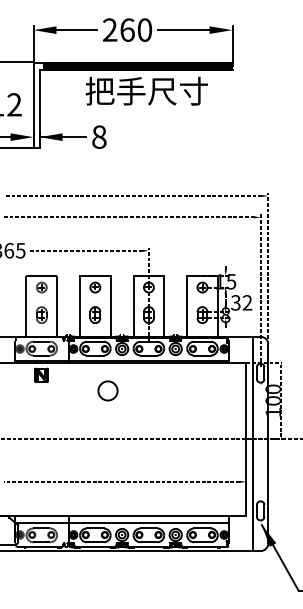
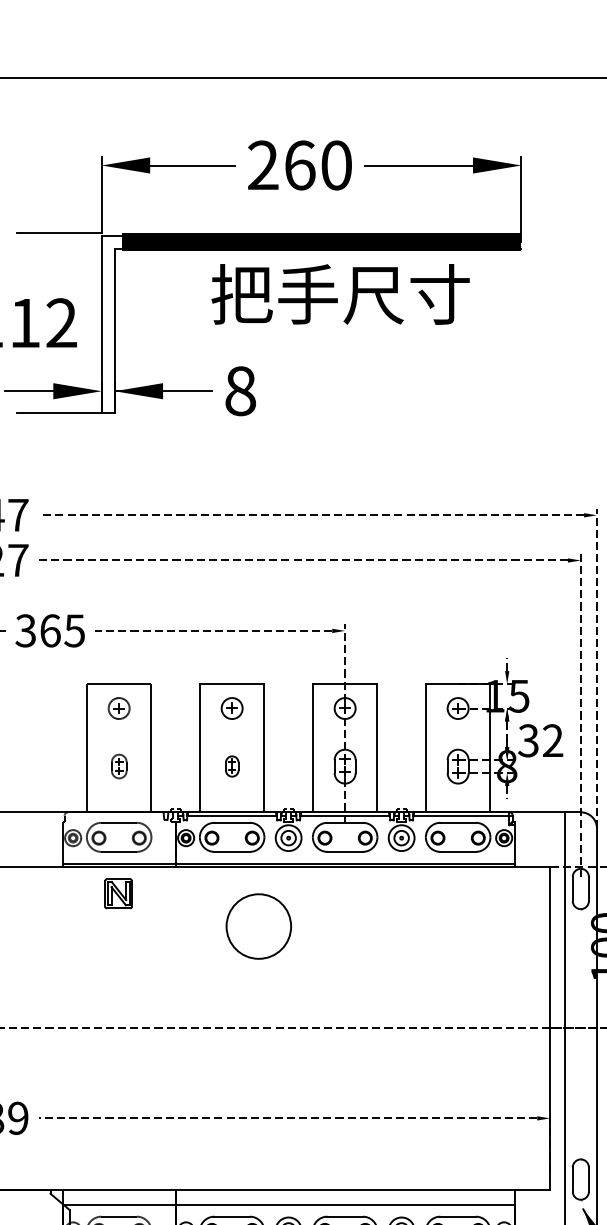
part: (41, 314) -> (118, 765), size x0.7
part: (95, 314) -> (232, 765), size x0.6
circle: (107, 390) -> (257, 925), size x1.6

